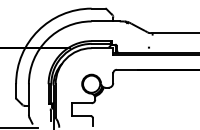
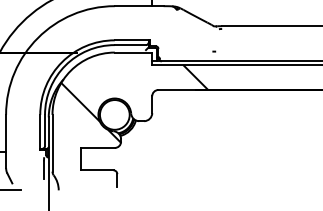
hatch: (102, 77) -> (133, 103), added

